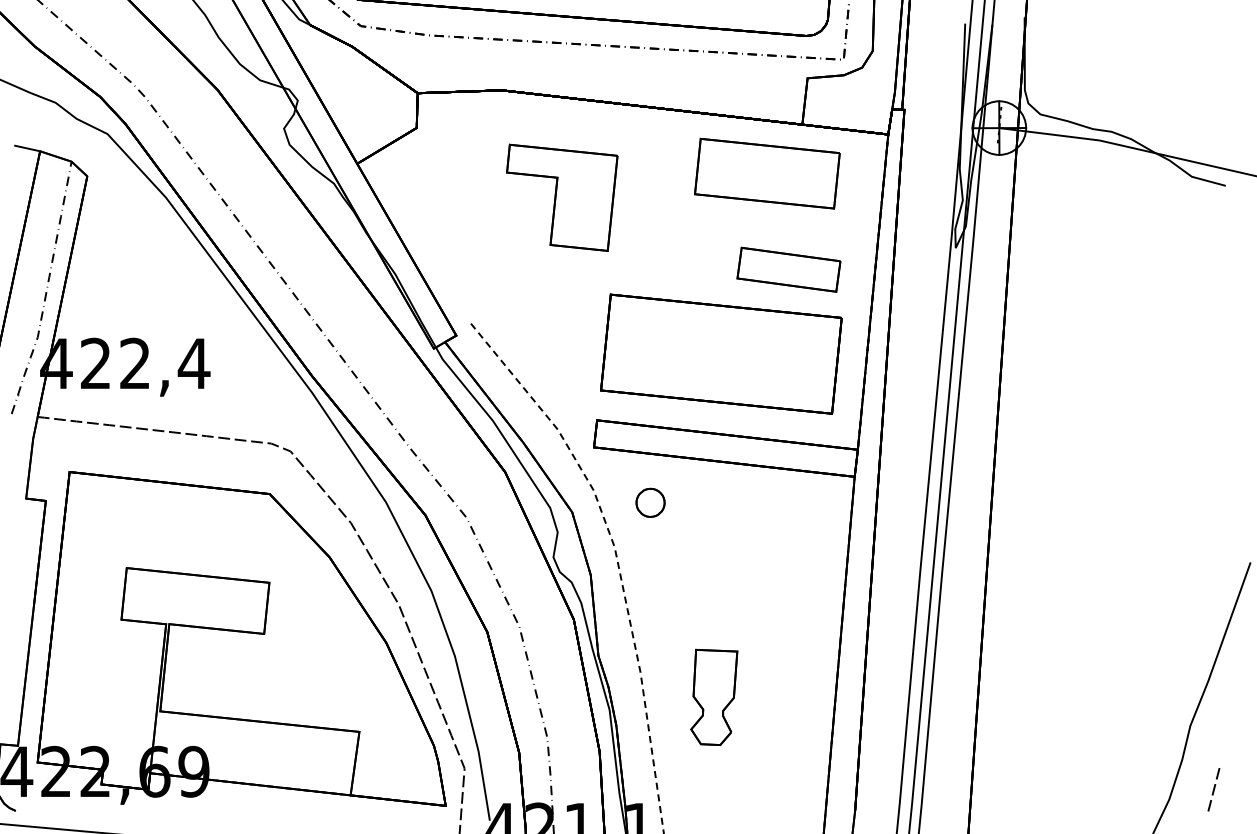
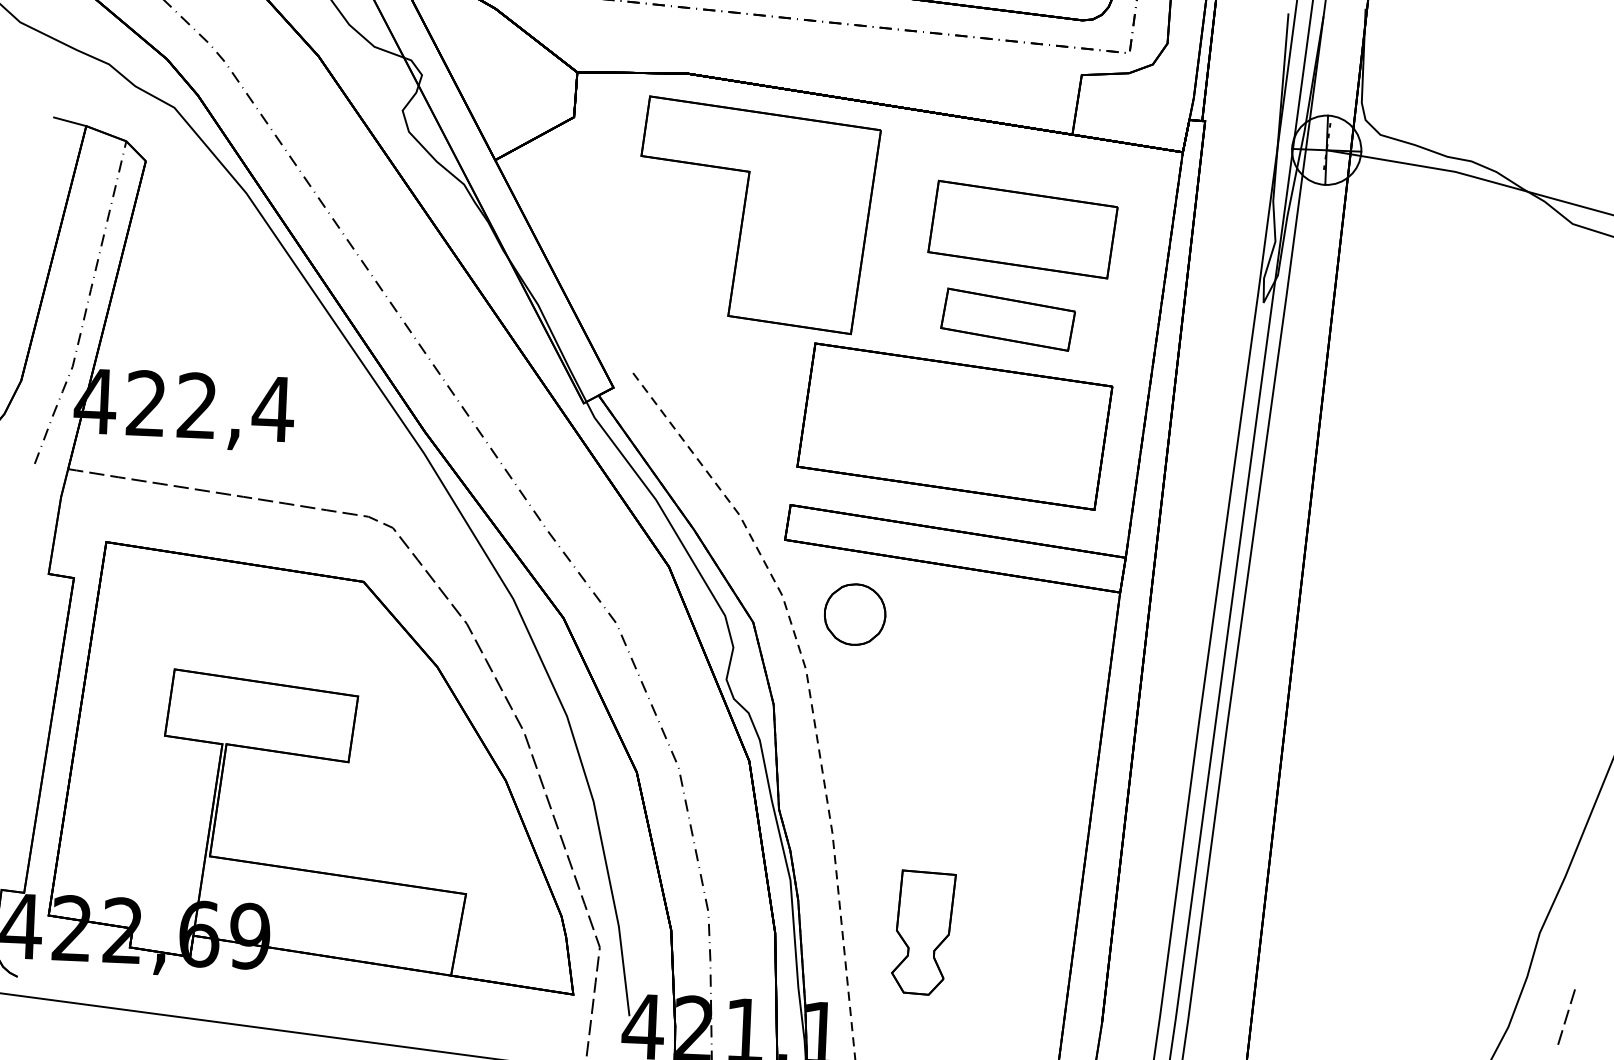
part: (767, 173) -> (1023, 229), moved
part: (562, 197) -> (758, 215), size x1.67
part: (788, 269) -> (1007, 319), moved
part: (650, 502) -> (854, 614), size x1.67
part: (714, 696) -> (923, 931), moved

